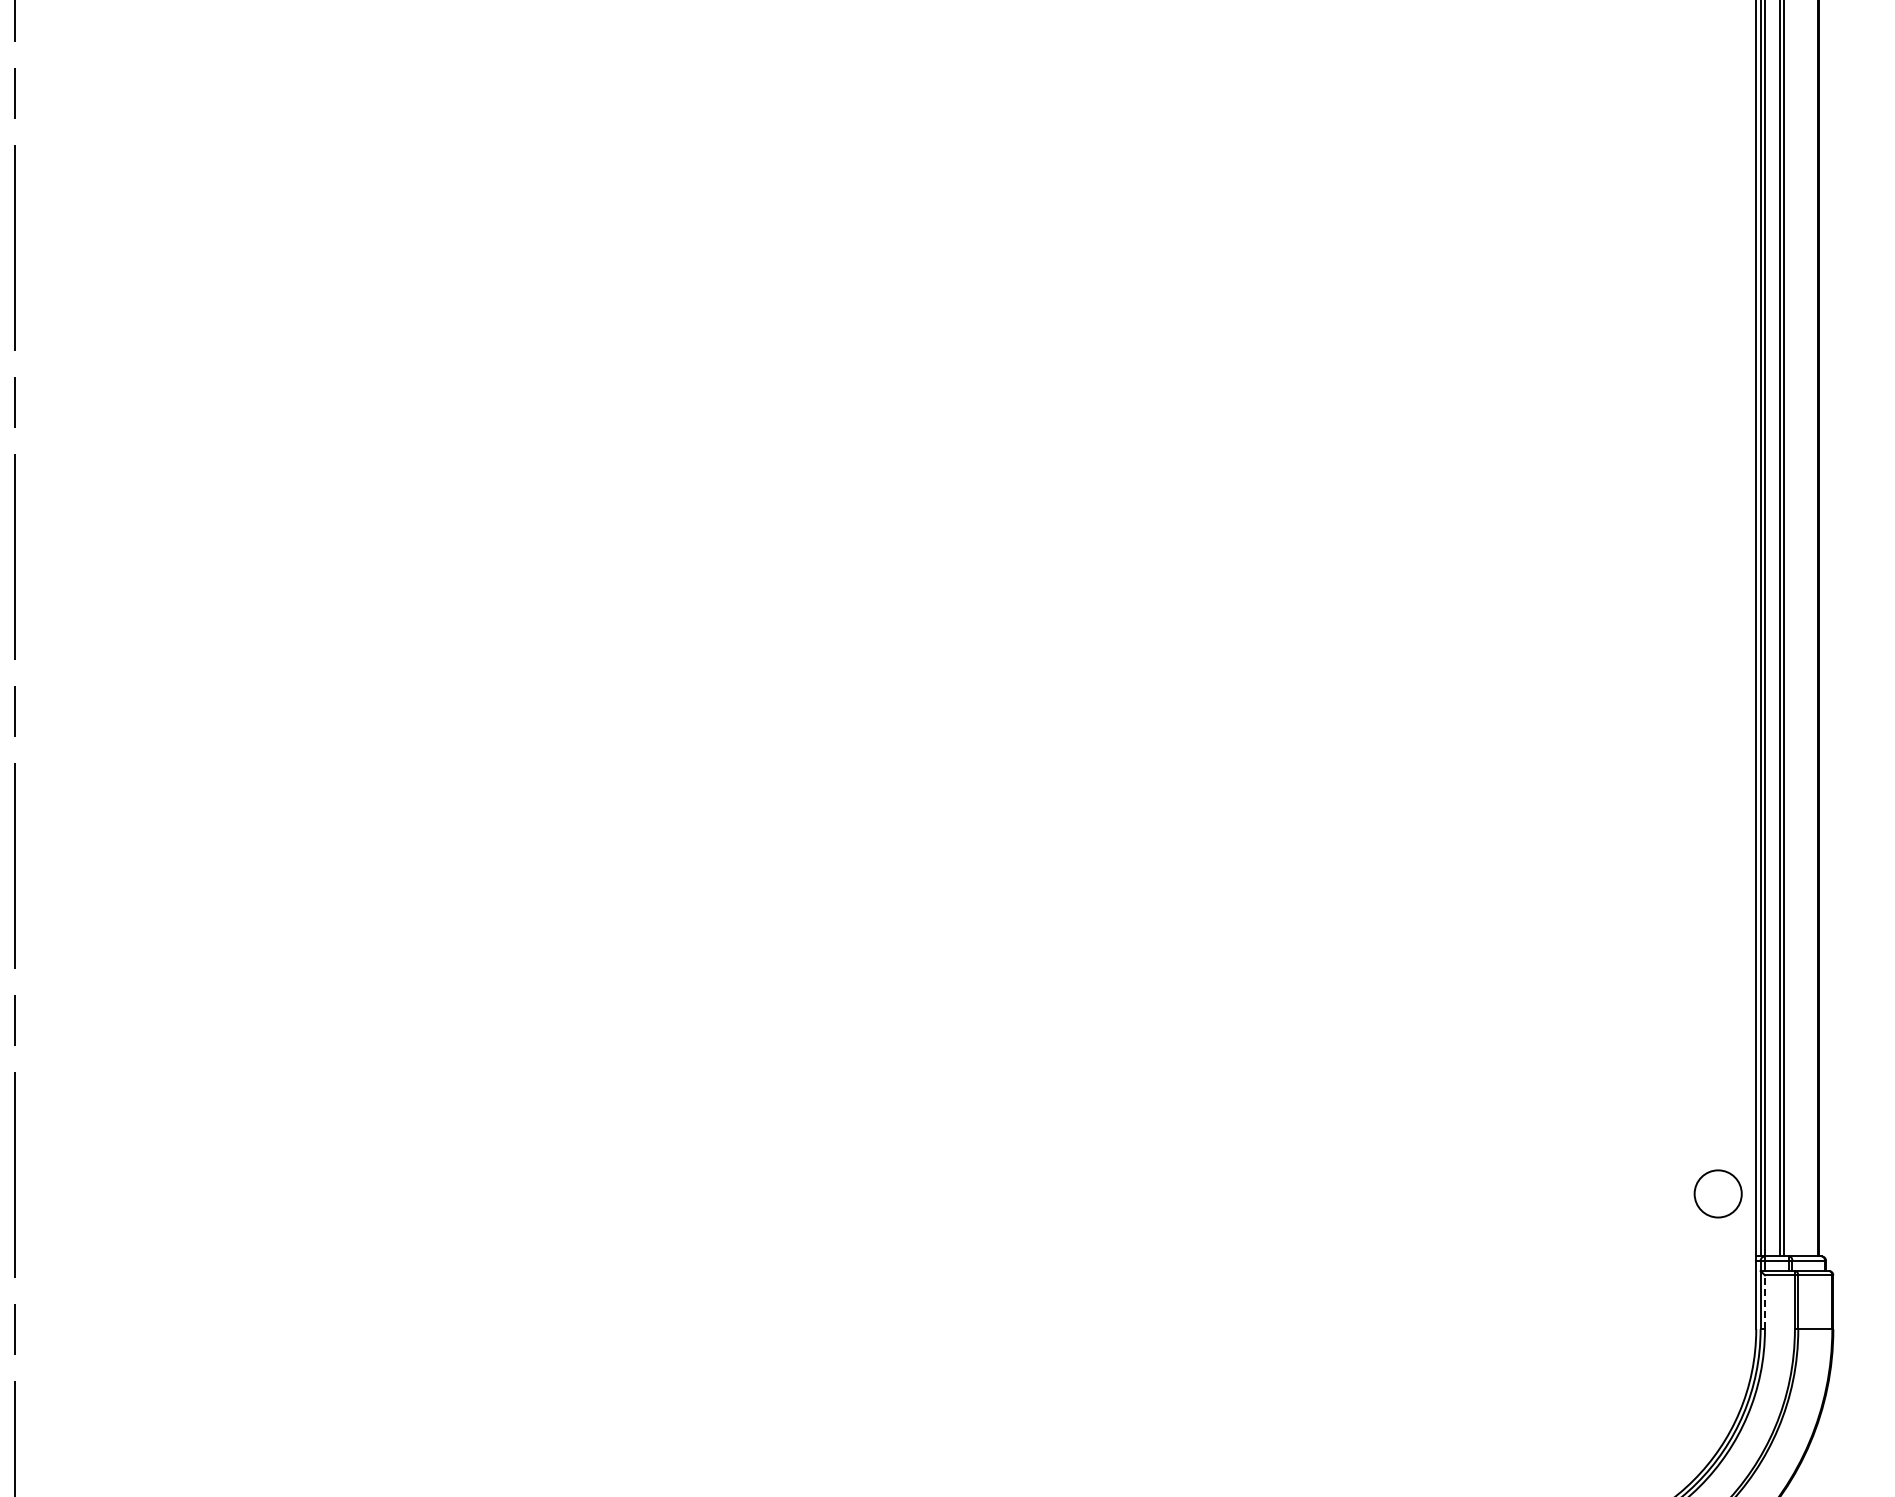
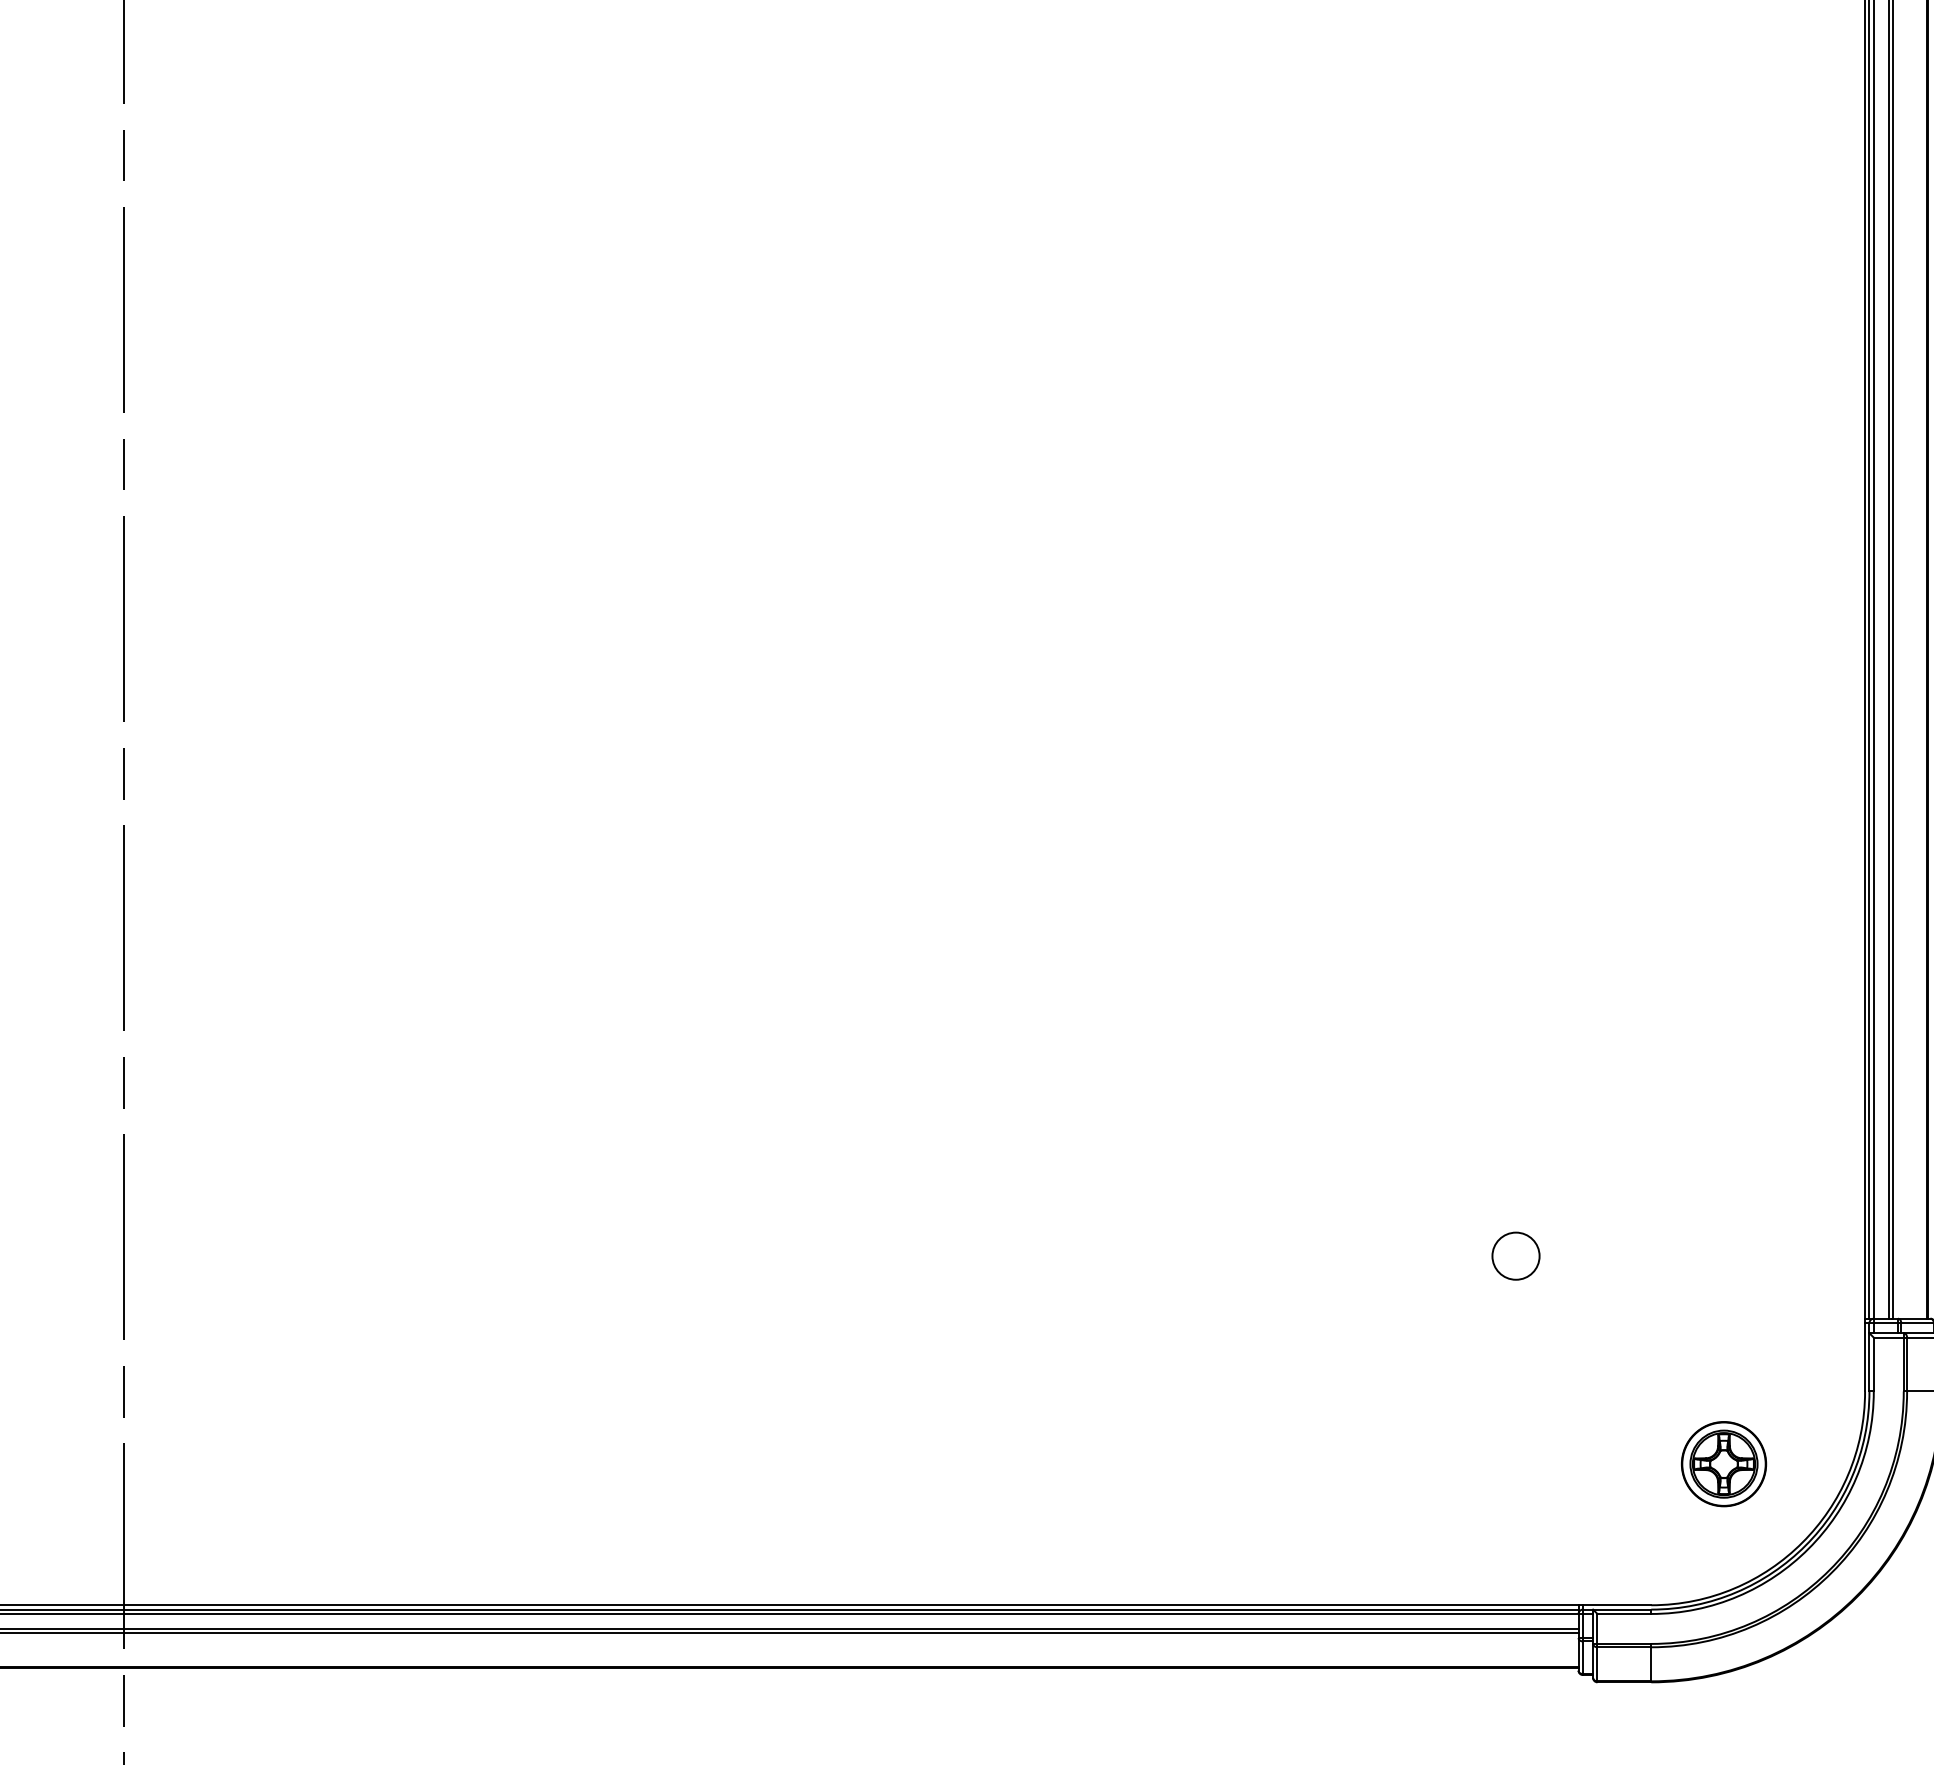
circle: (1717, 1193) -> (1515, 1255), moved
line: (1764, 1302) -> (1873, 1364), dashed -> solid
part: (1615, 1402) -> (1724, 1464), added

